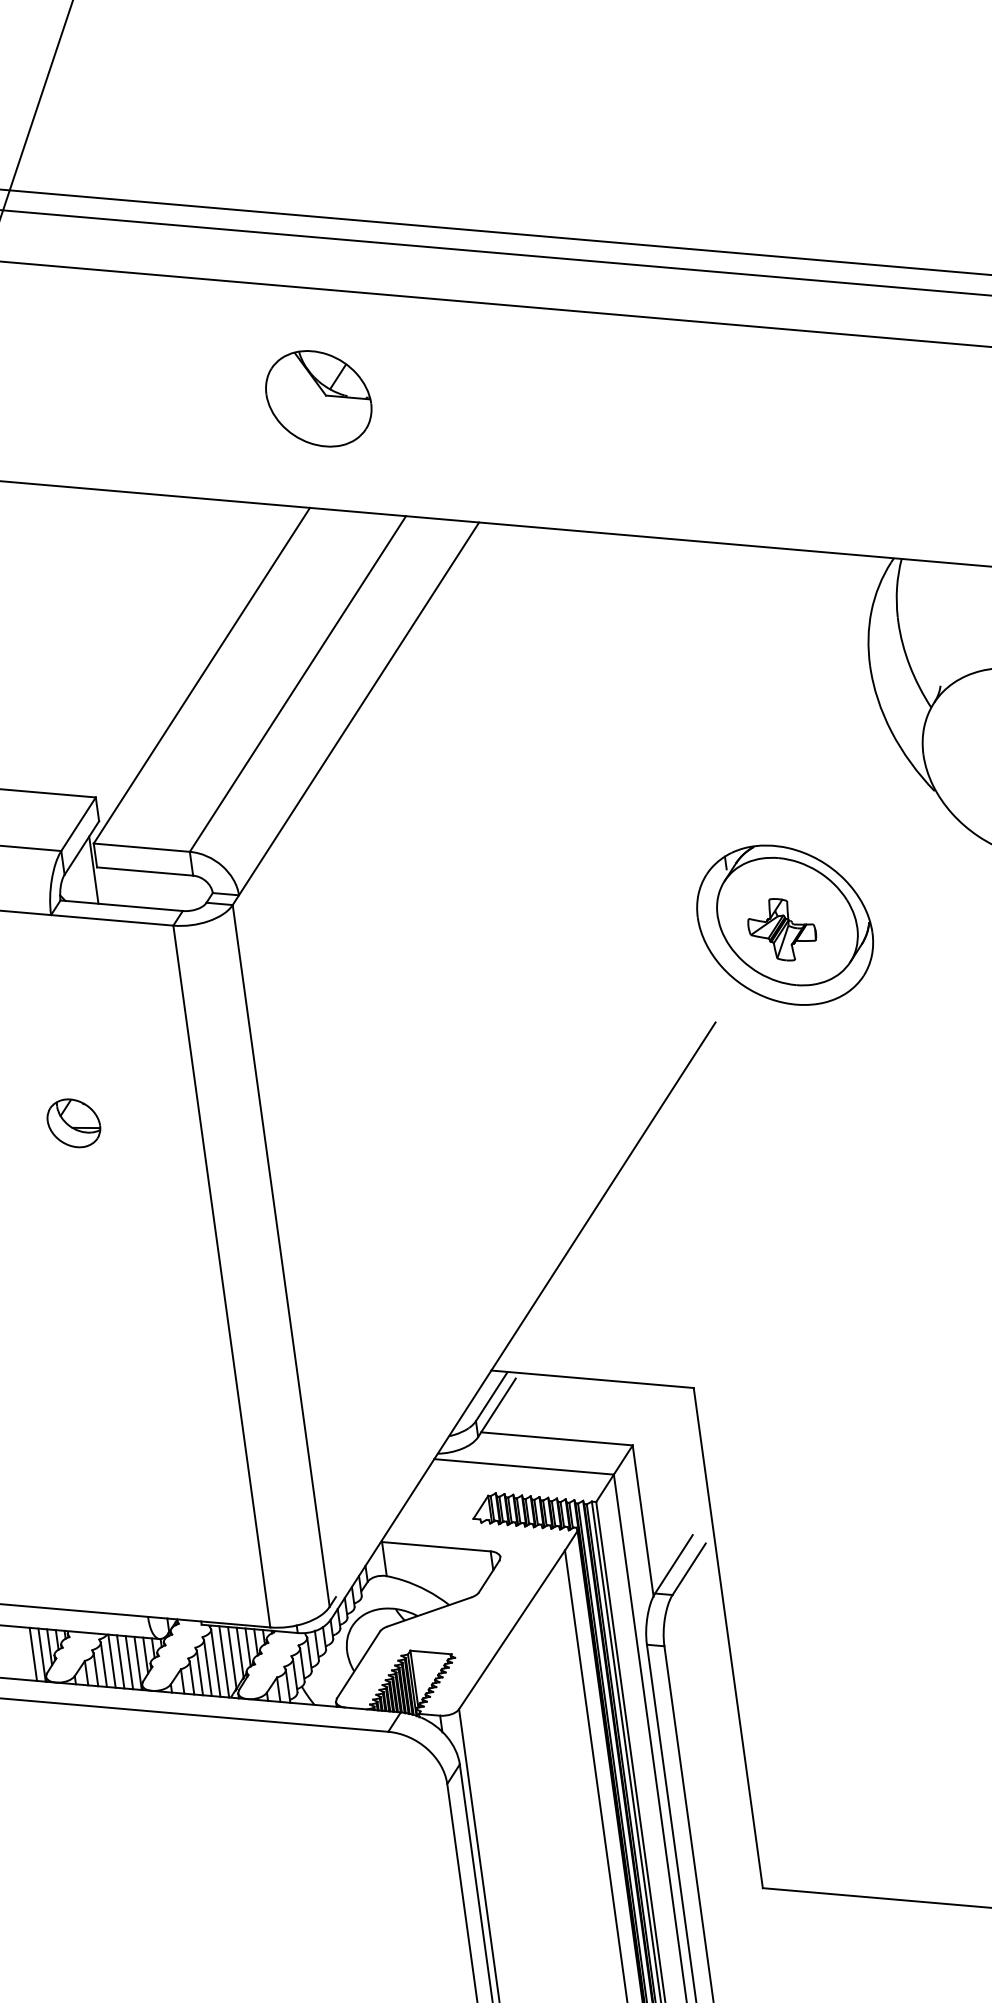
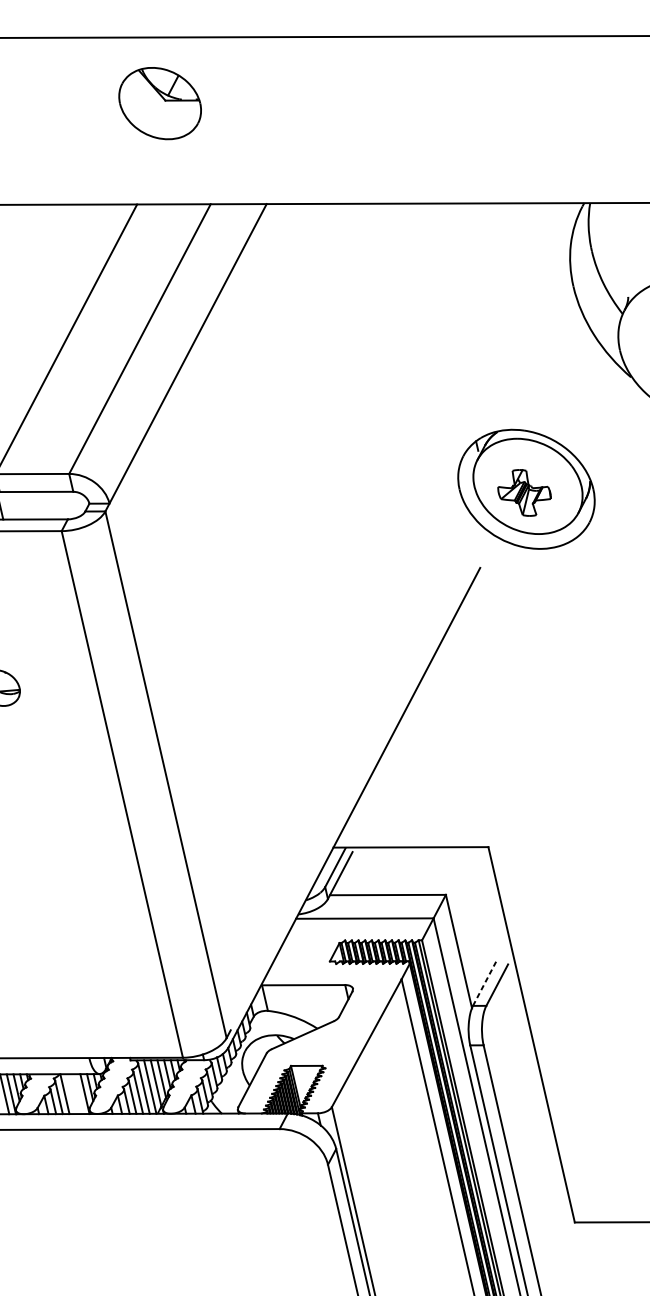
part: (318, 398) -> (159, 103), moved
line: (673, 1564) -> (485, 982), solid -> dashed
line: (120, 1661) -> (71, 1093), removed
line: (129, 1662) -> (78, 1093), removed

